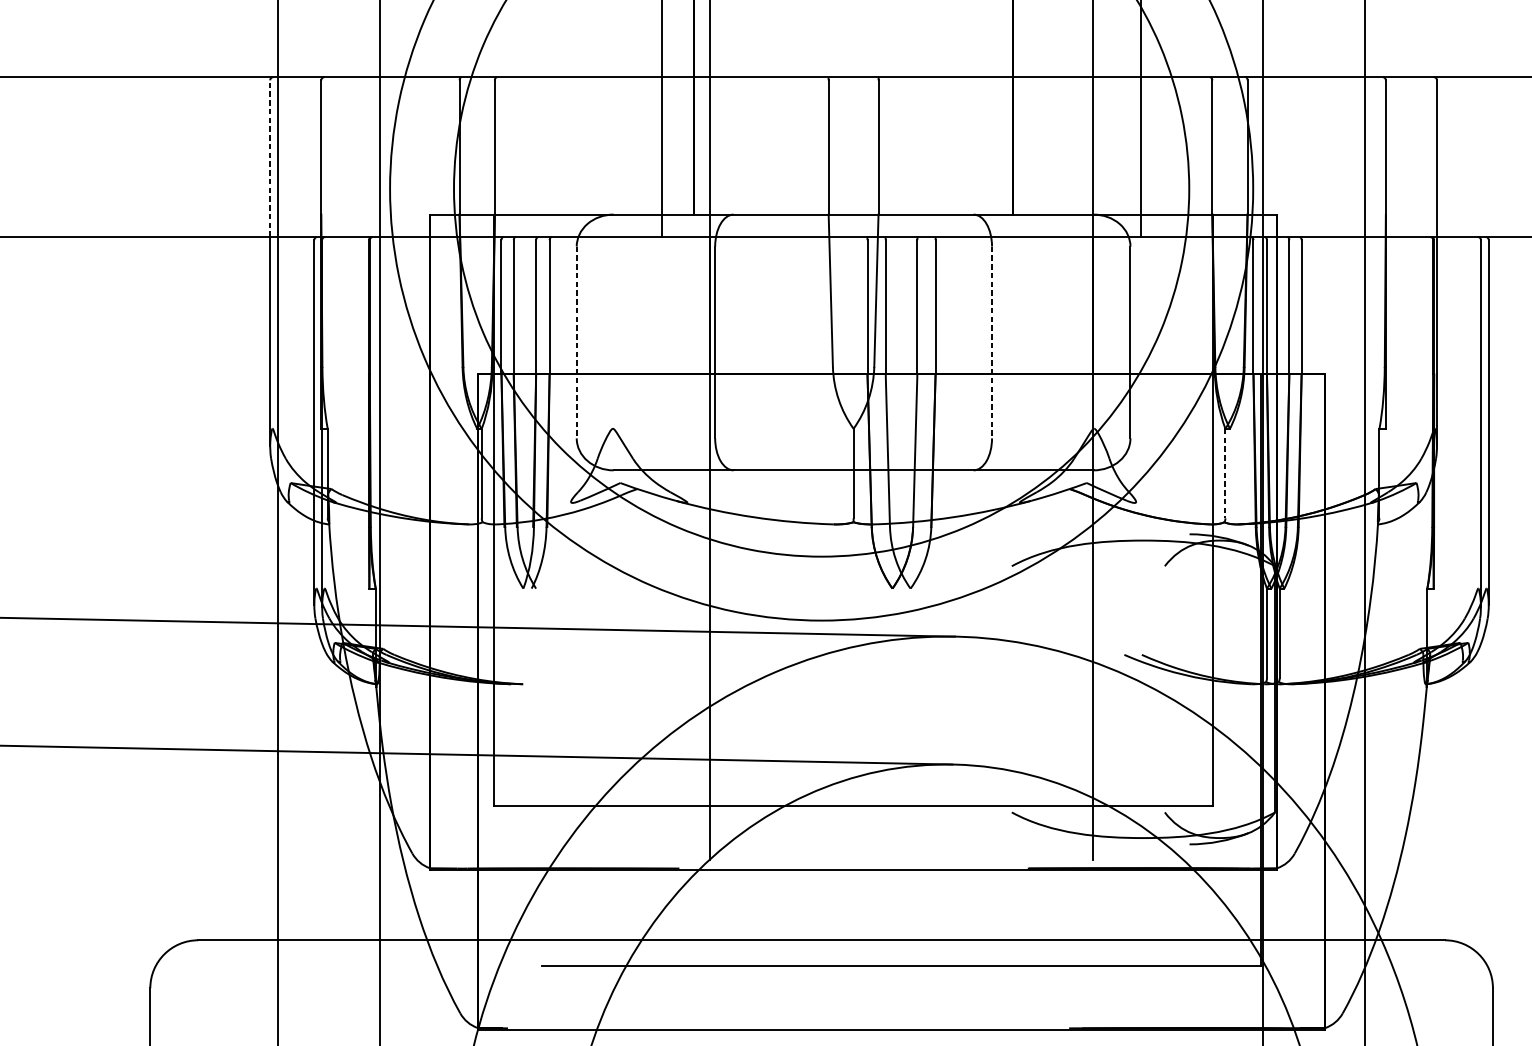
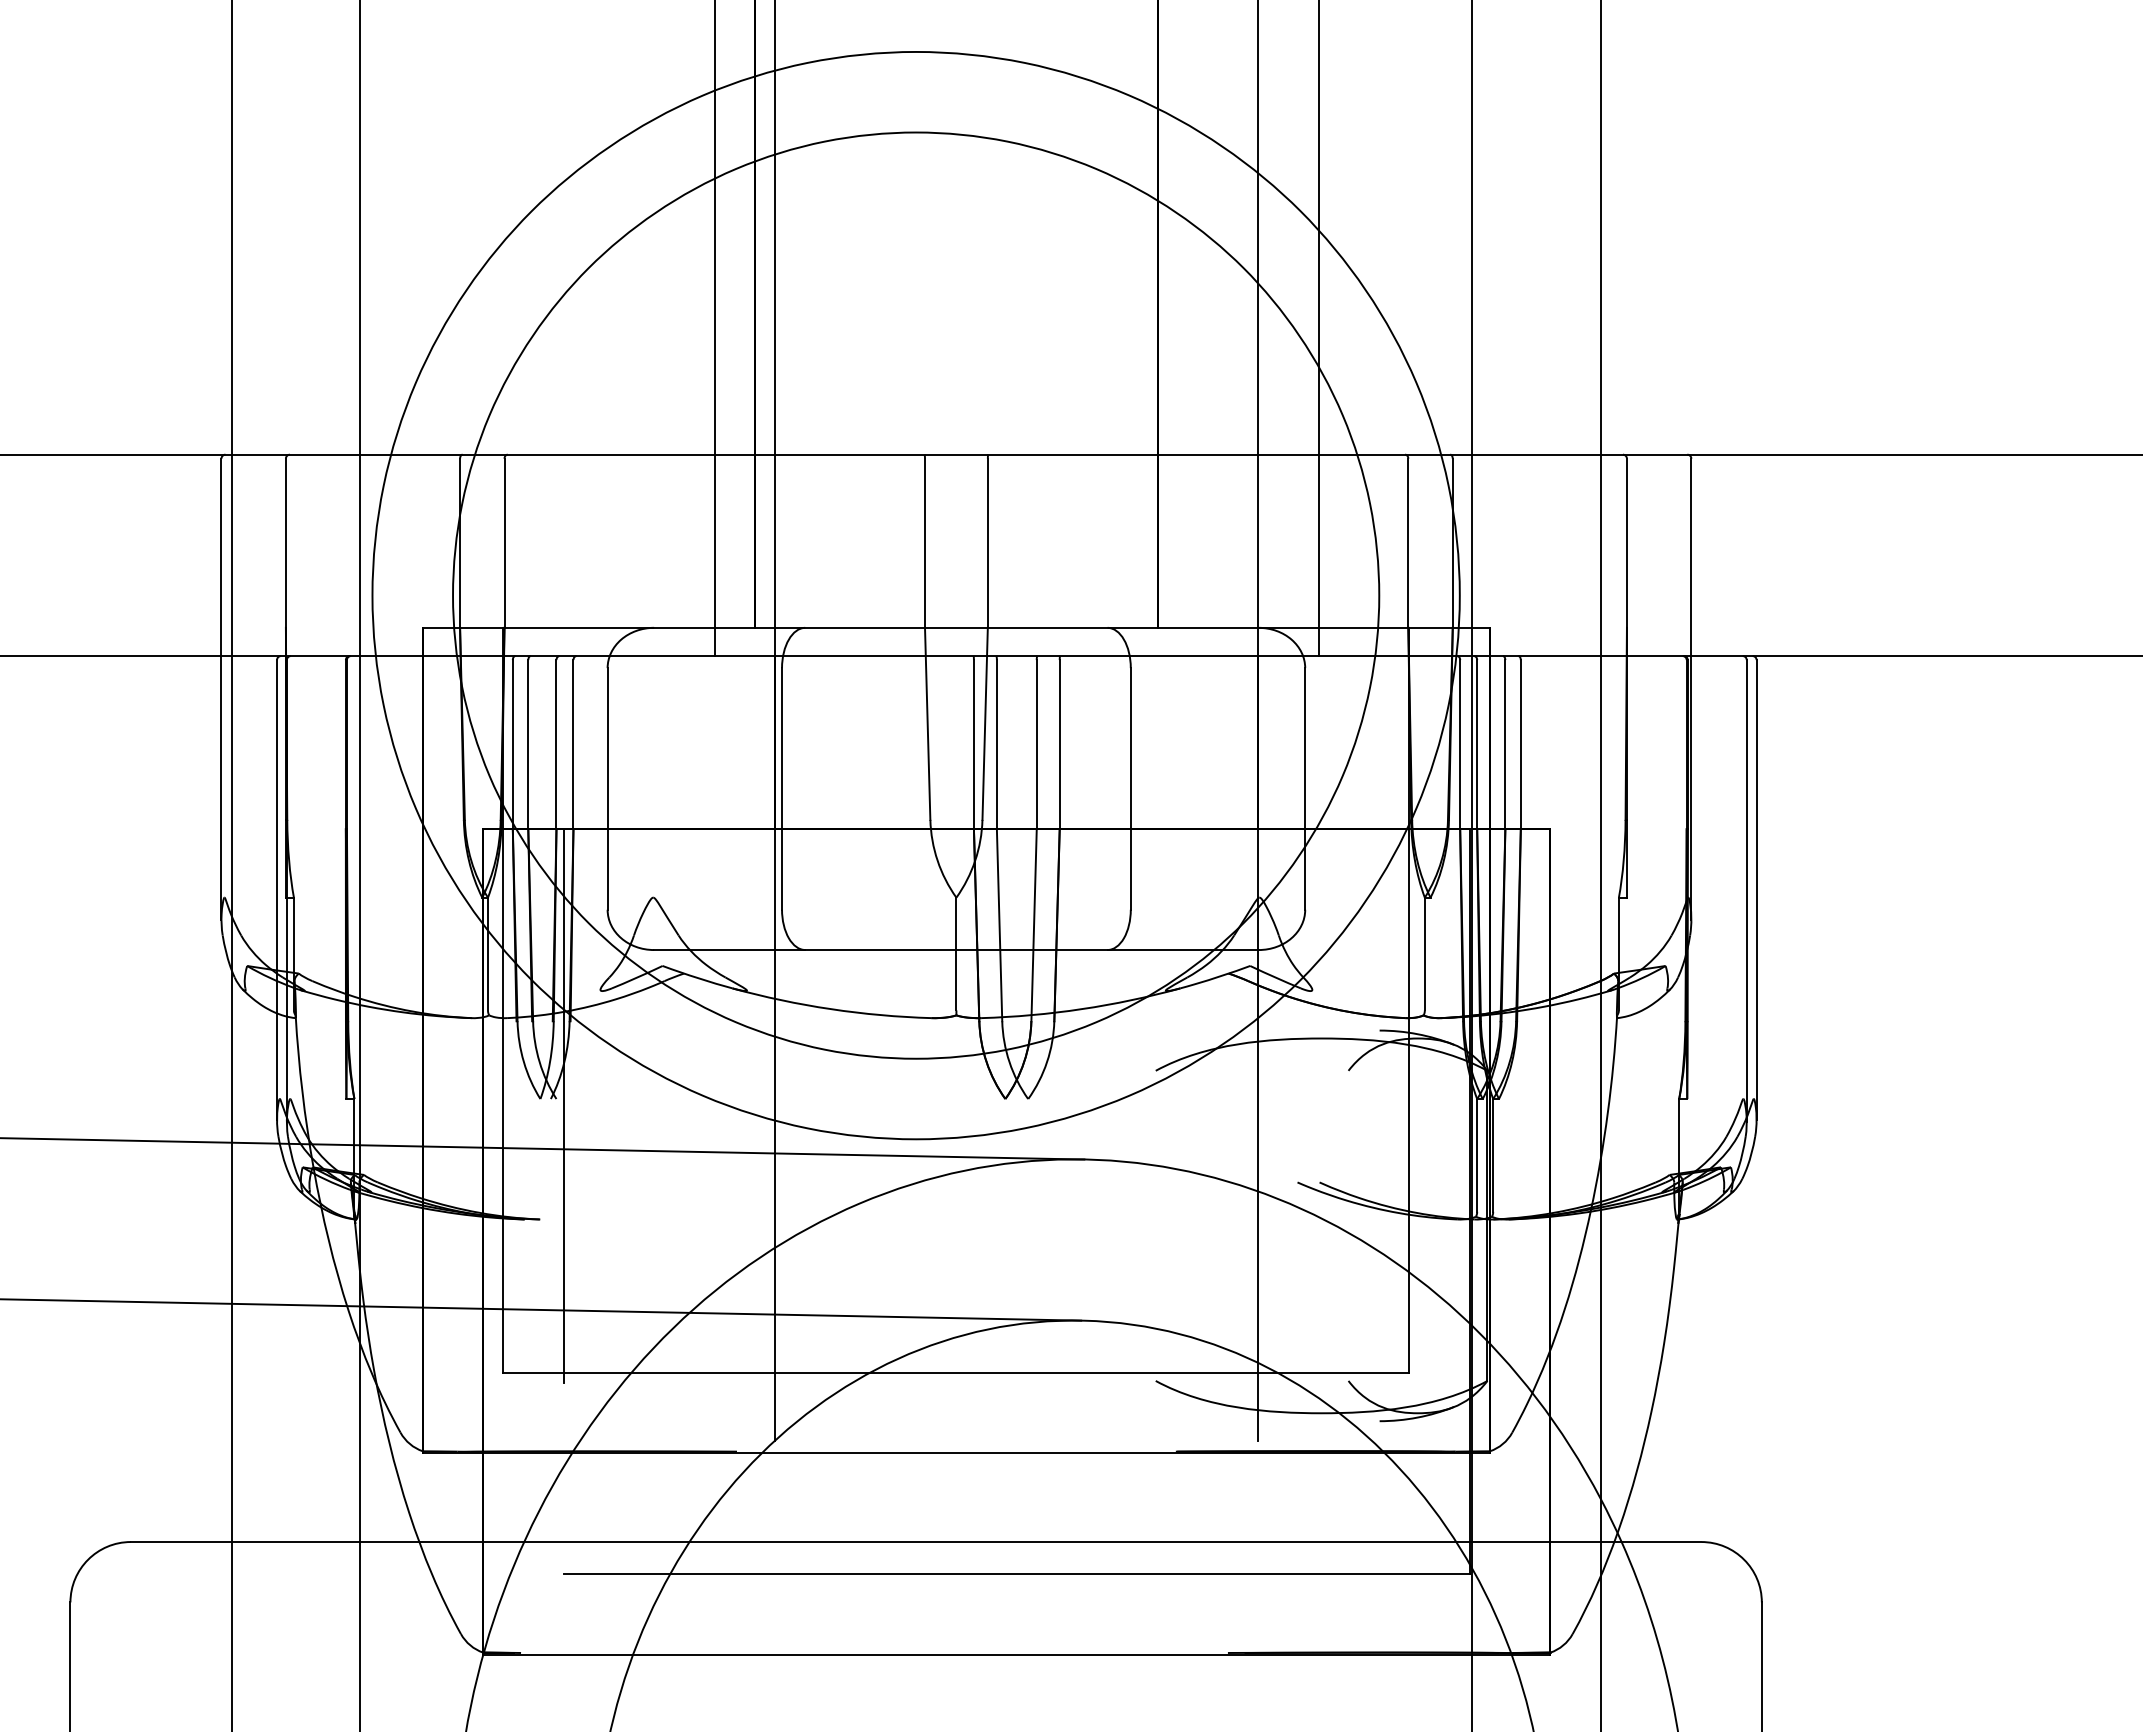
line: (270, 158) -> (221, 557), dashed -> solid
line: (576, 342) -> (607, 788), dashed -> solid
line: (991, 342) -> (1130, 788), dashed -> solid
line: (1225, 473) -> (1424, 954), dashed -> solid
line: (541, 593) -> (563, 1105), added

